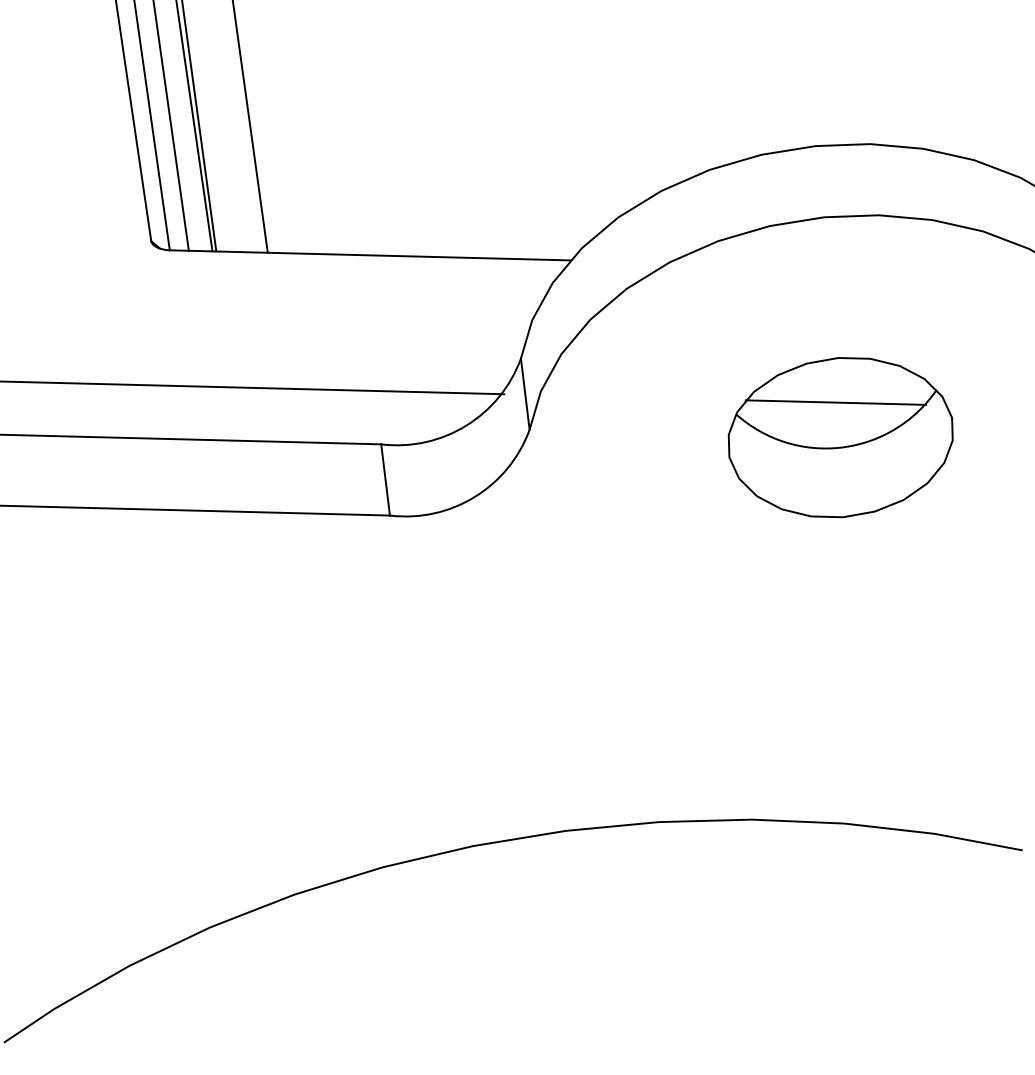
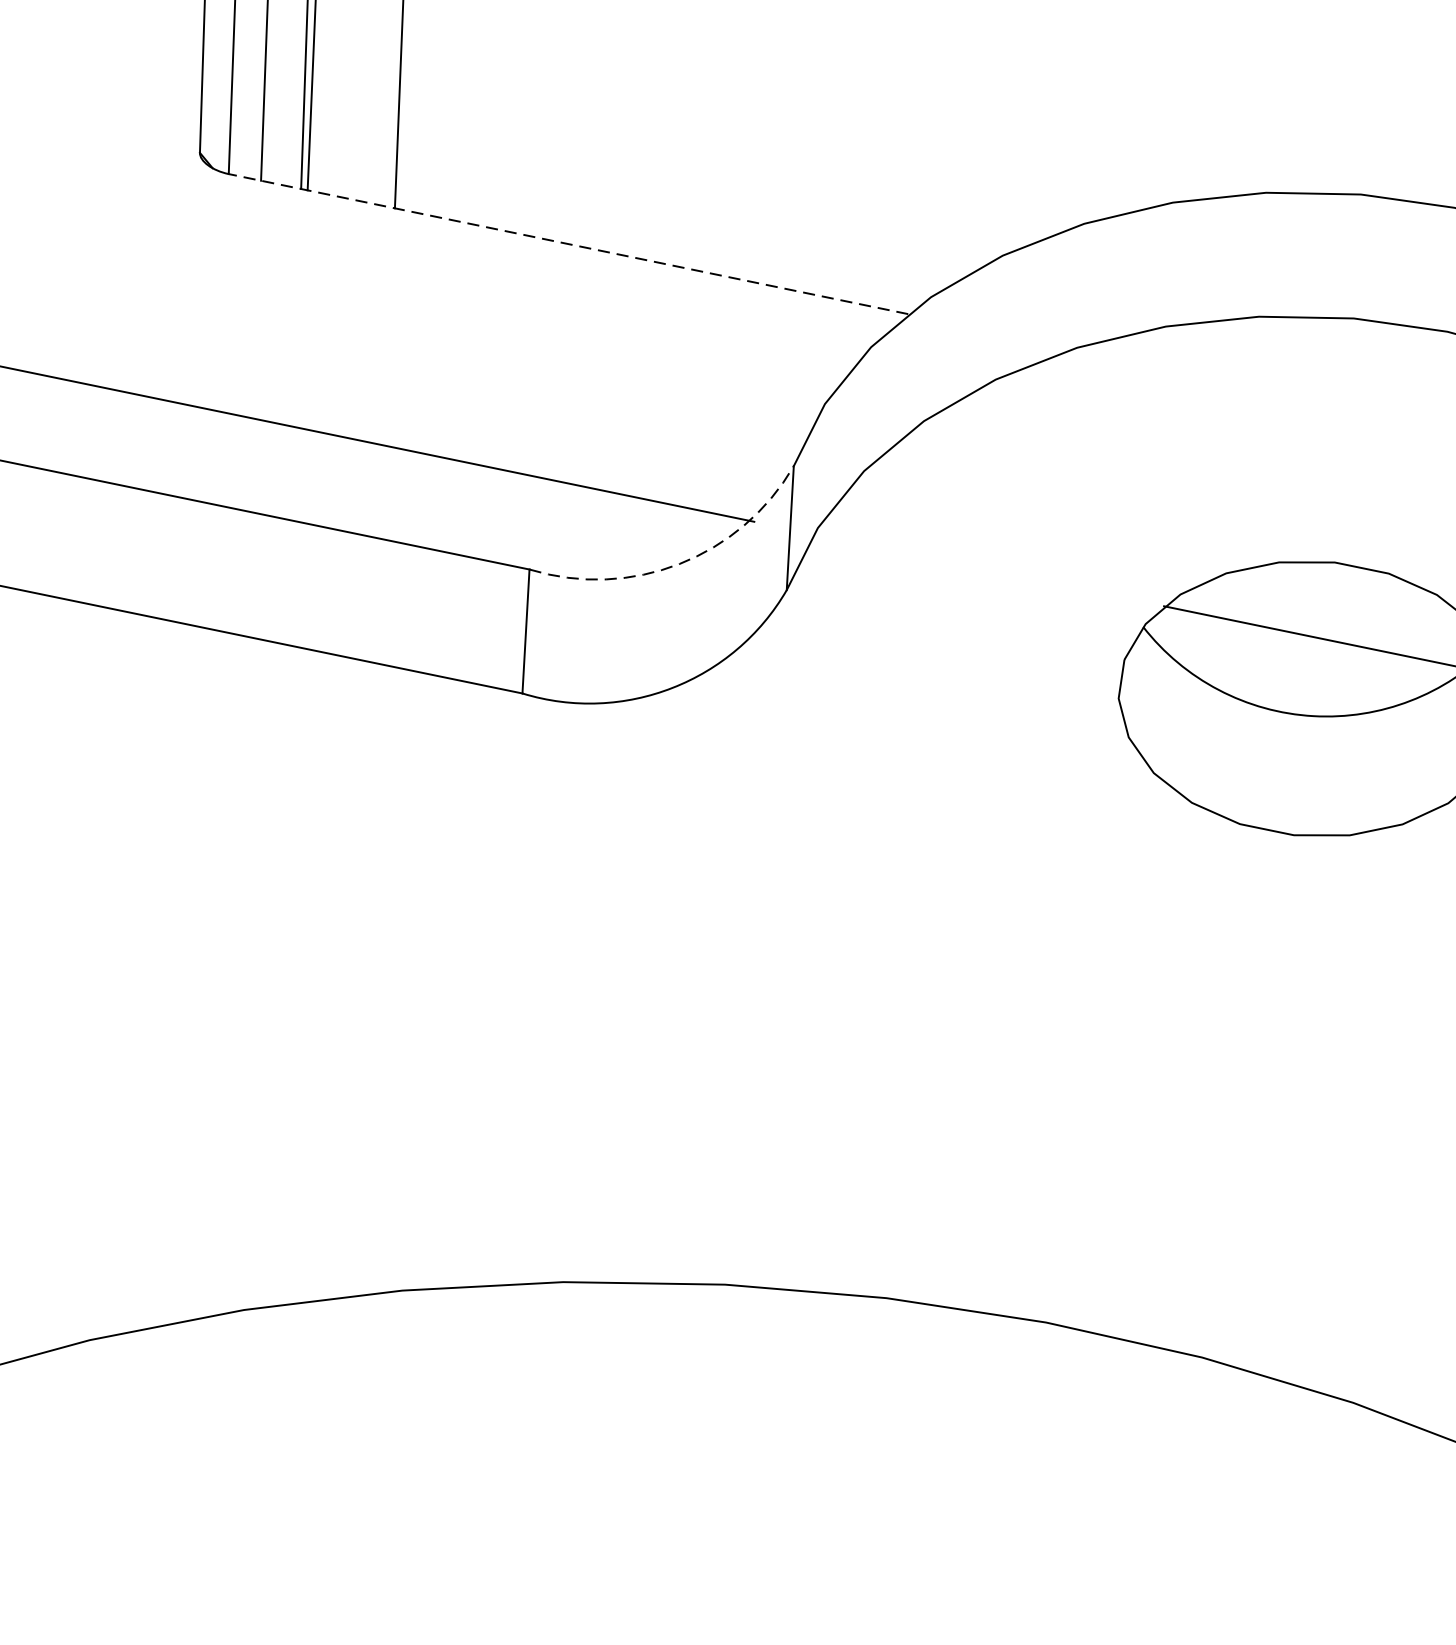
line: (369, 255) -> (567, 244), solid -> dashed
arc: (466, 425) -> (680, 563), solid -> dashed

